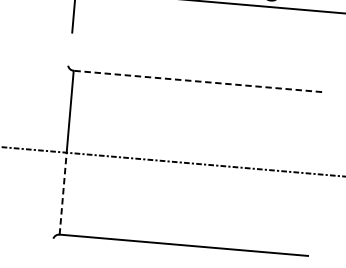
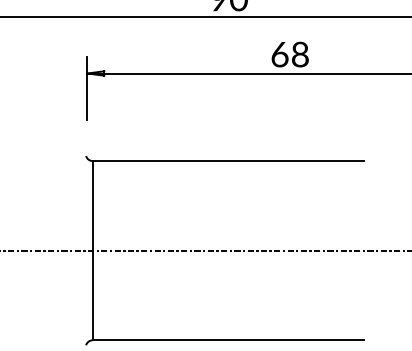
line: (197, 81) -> (228, 161), dashed -> solid
line: (63, 193) -> (92, 295), dashed -> solid

